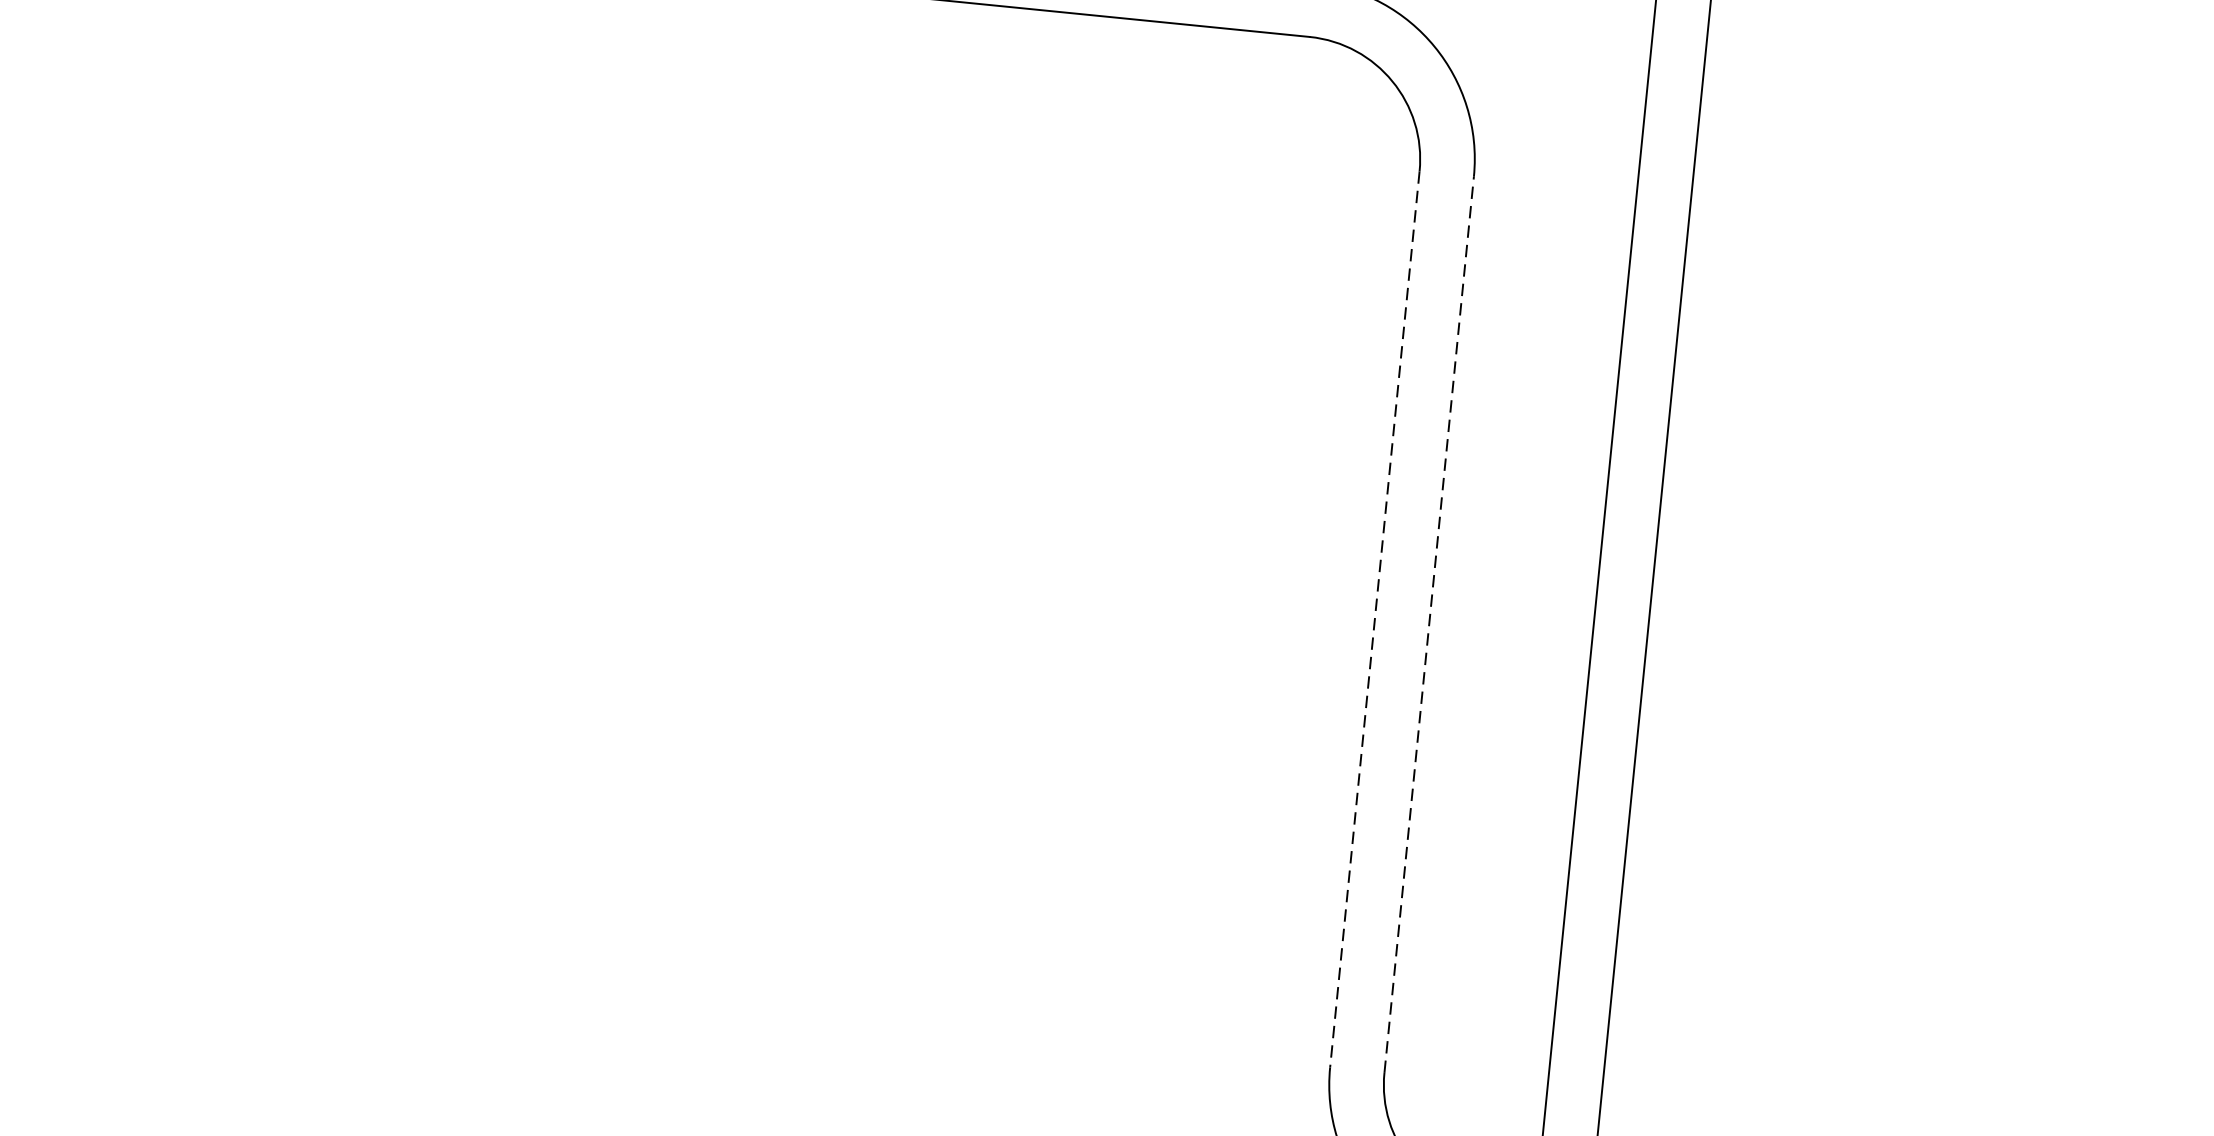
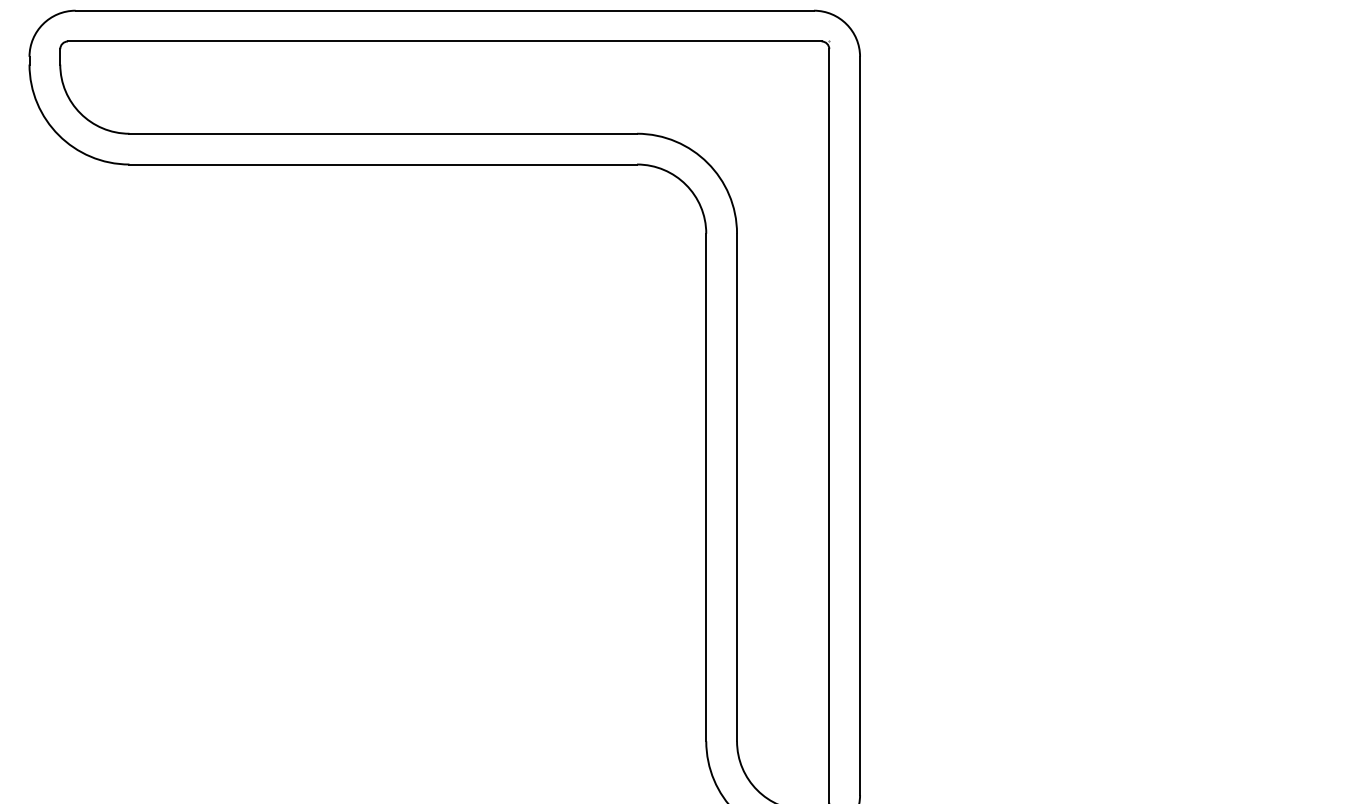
line: (1375, 619) -> (706, 487), dashed -> solid
line: (1430, 624) -> (737, 487), dashed -> solid

